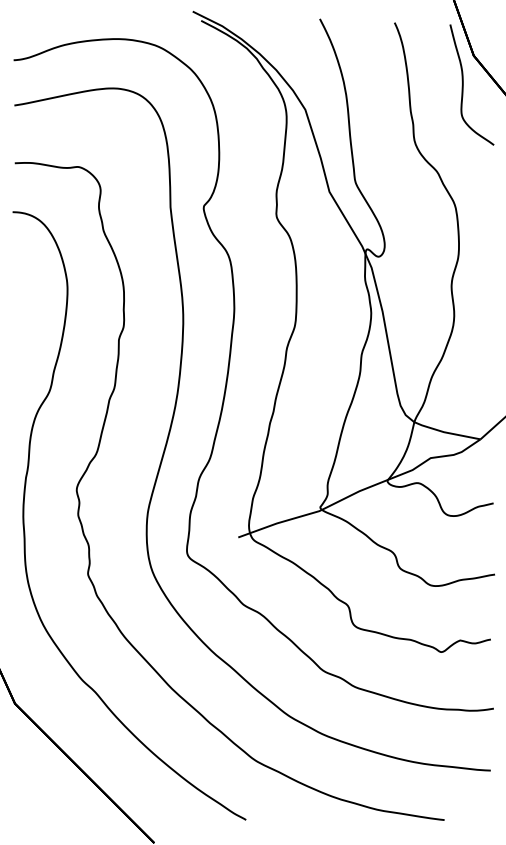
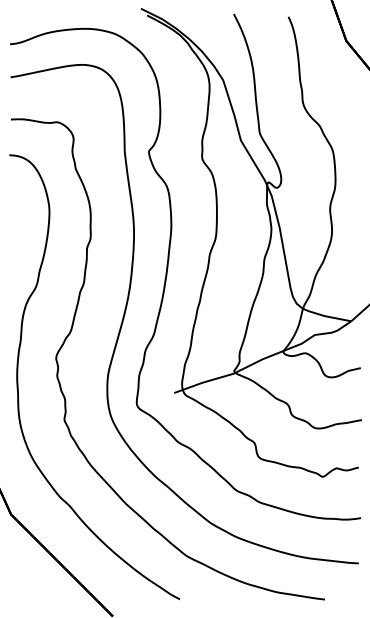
part: (463, 84) -> (338, 61), removed

